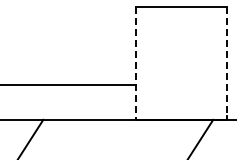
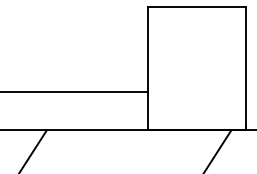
line: (136, 63) -> (148, 69), dashed -> solid
line: (227, 63) -> (246, 69), dashed -> solid

